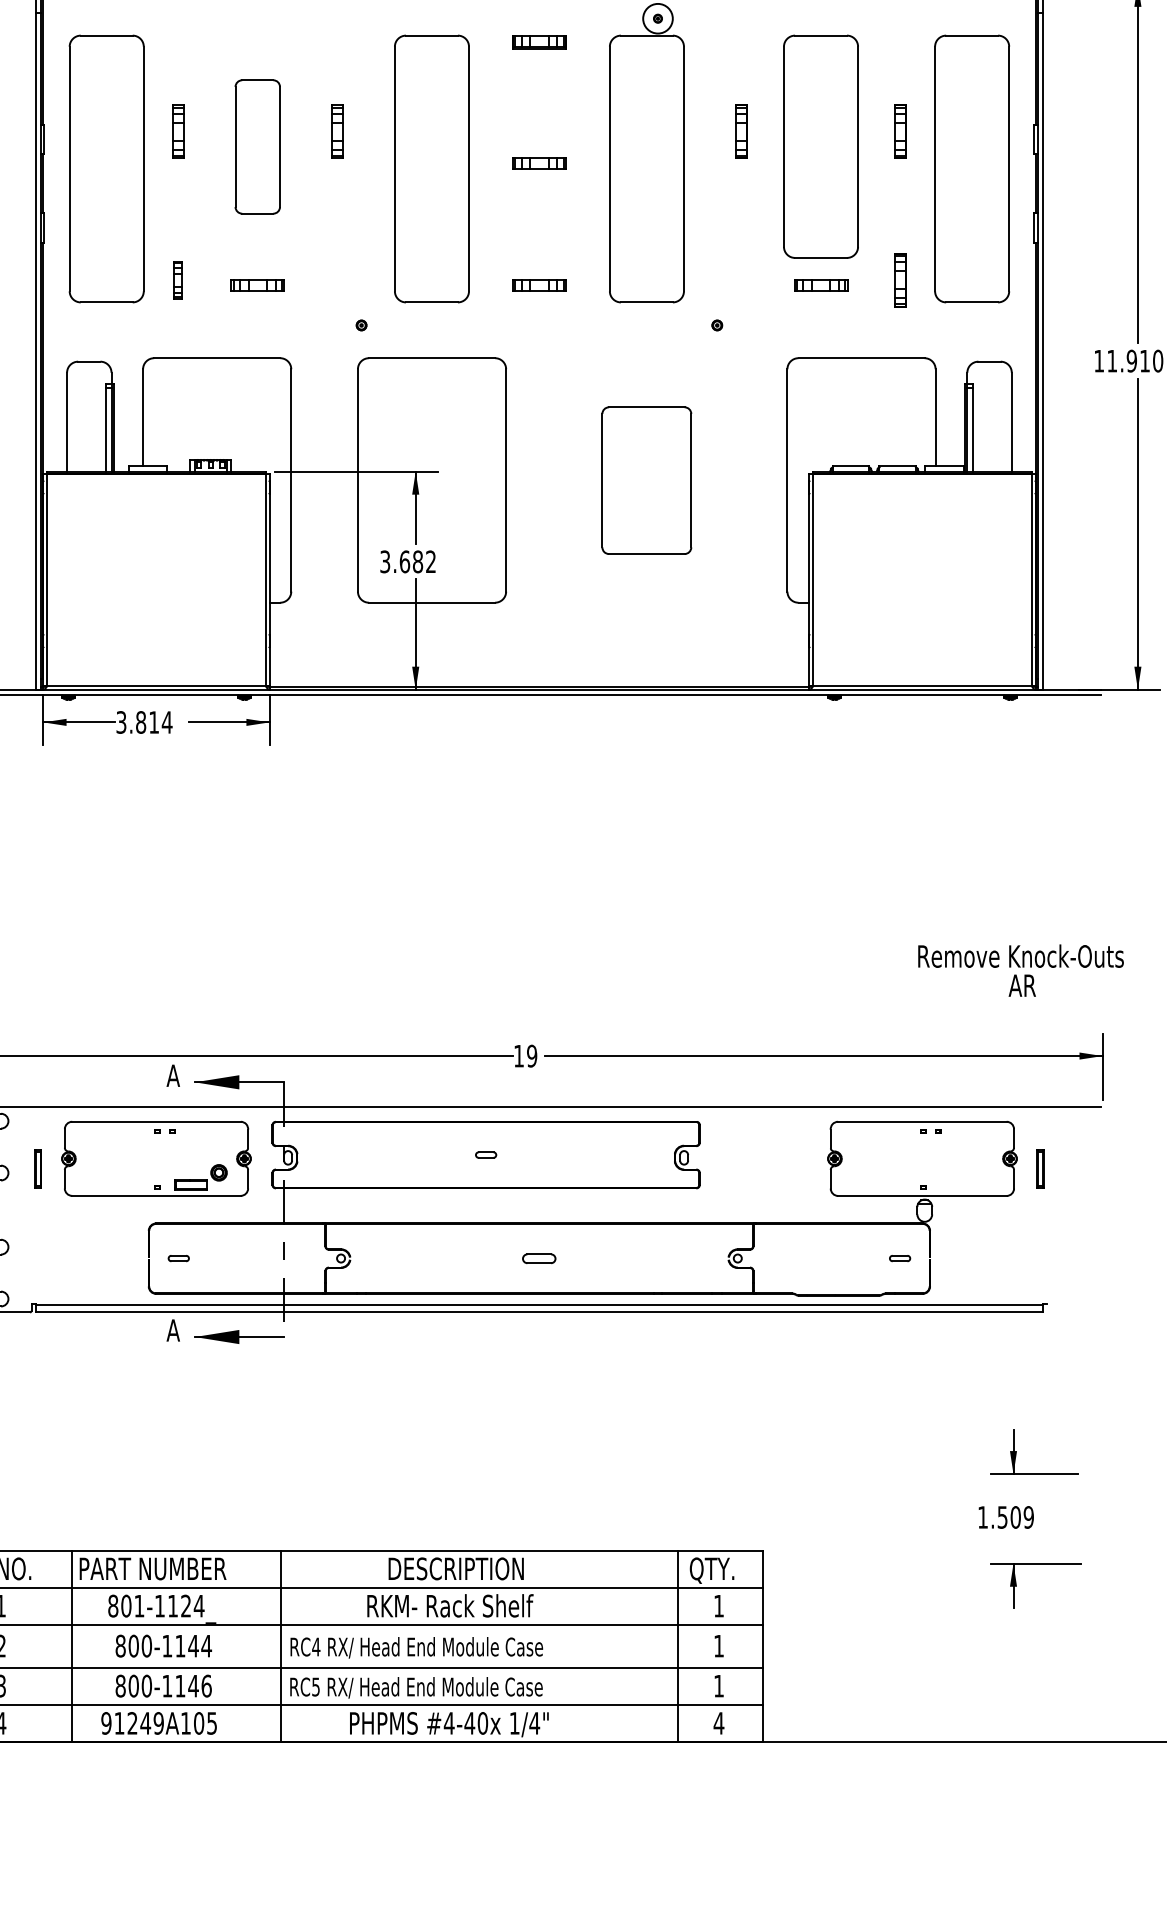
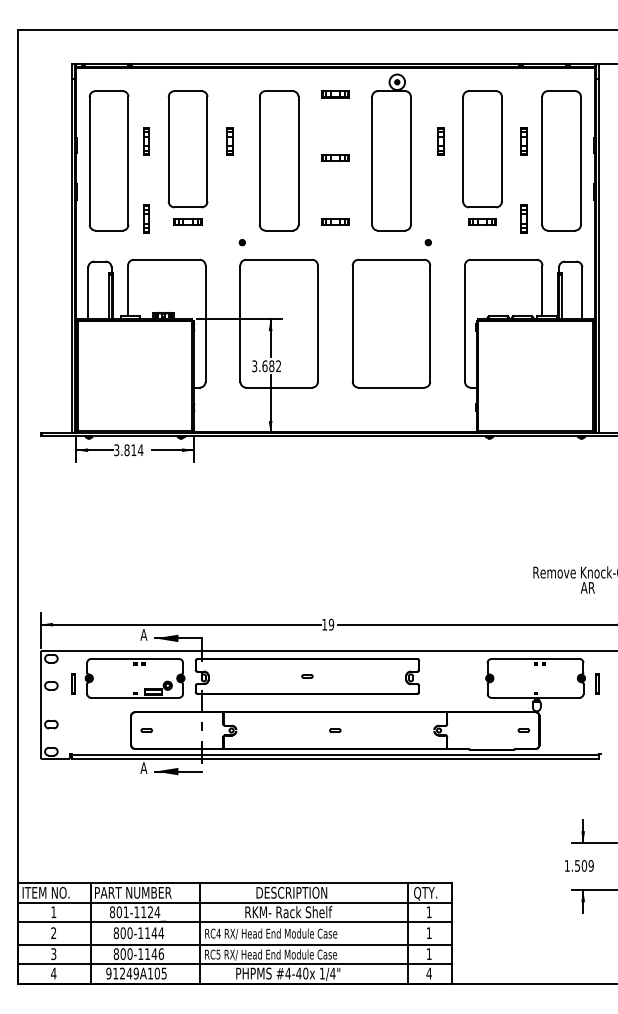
part: (256, 147) -> (187, 149), size x1.67
part: (178, 279) -> (146, 218), size x1.43
part: (646, 480) -> (391, 323), size x1.67
part: (539, 1258) -> (335, 730), size x0.62

